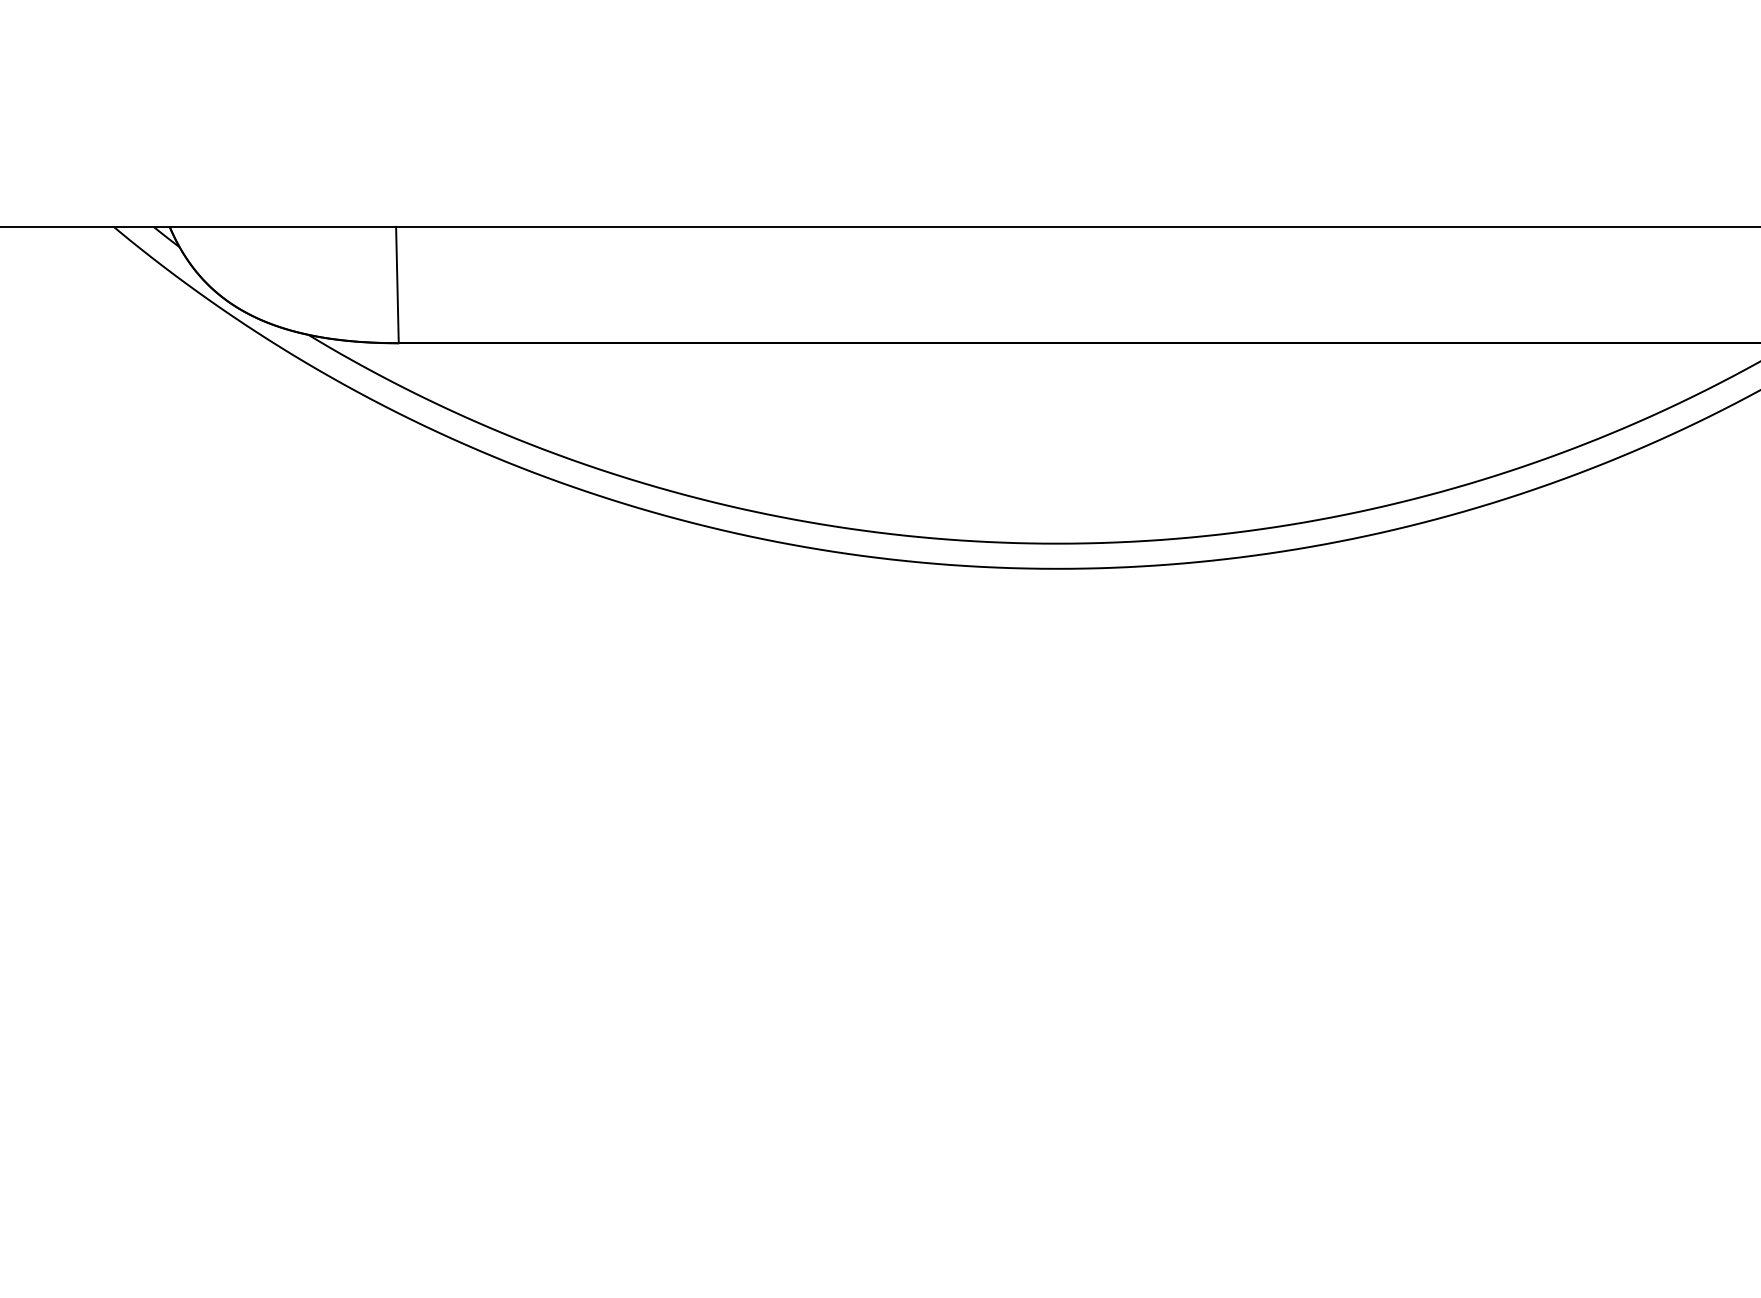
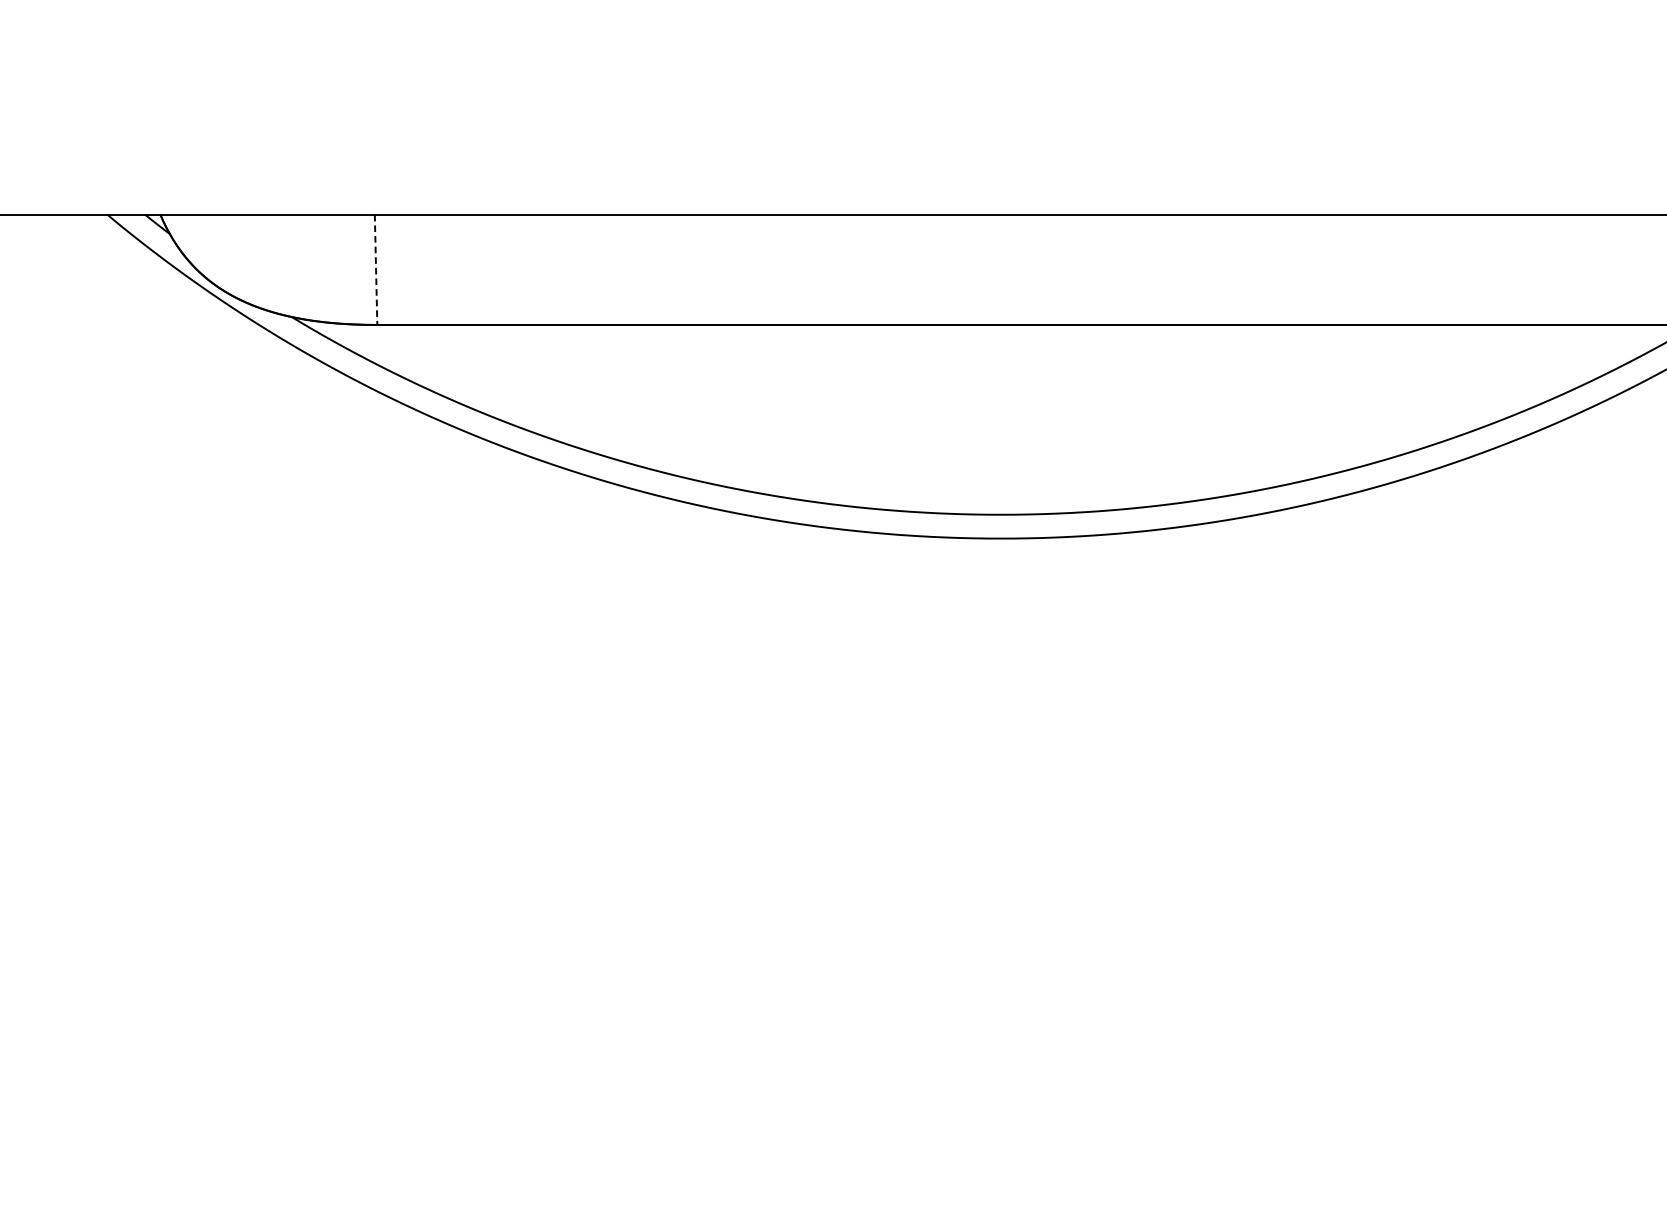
line: (397, 285) -> (376, 270), solid -> dashed

